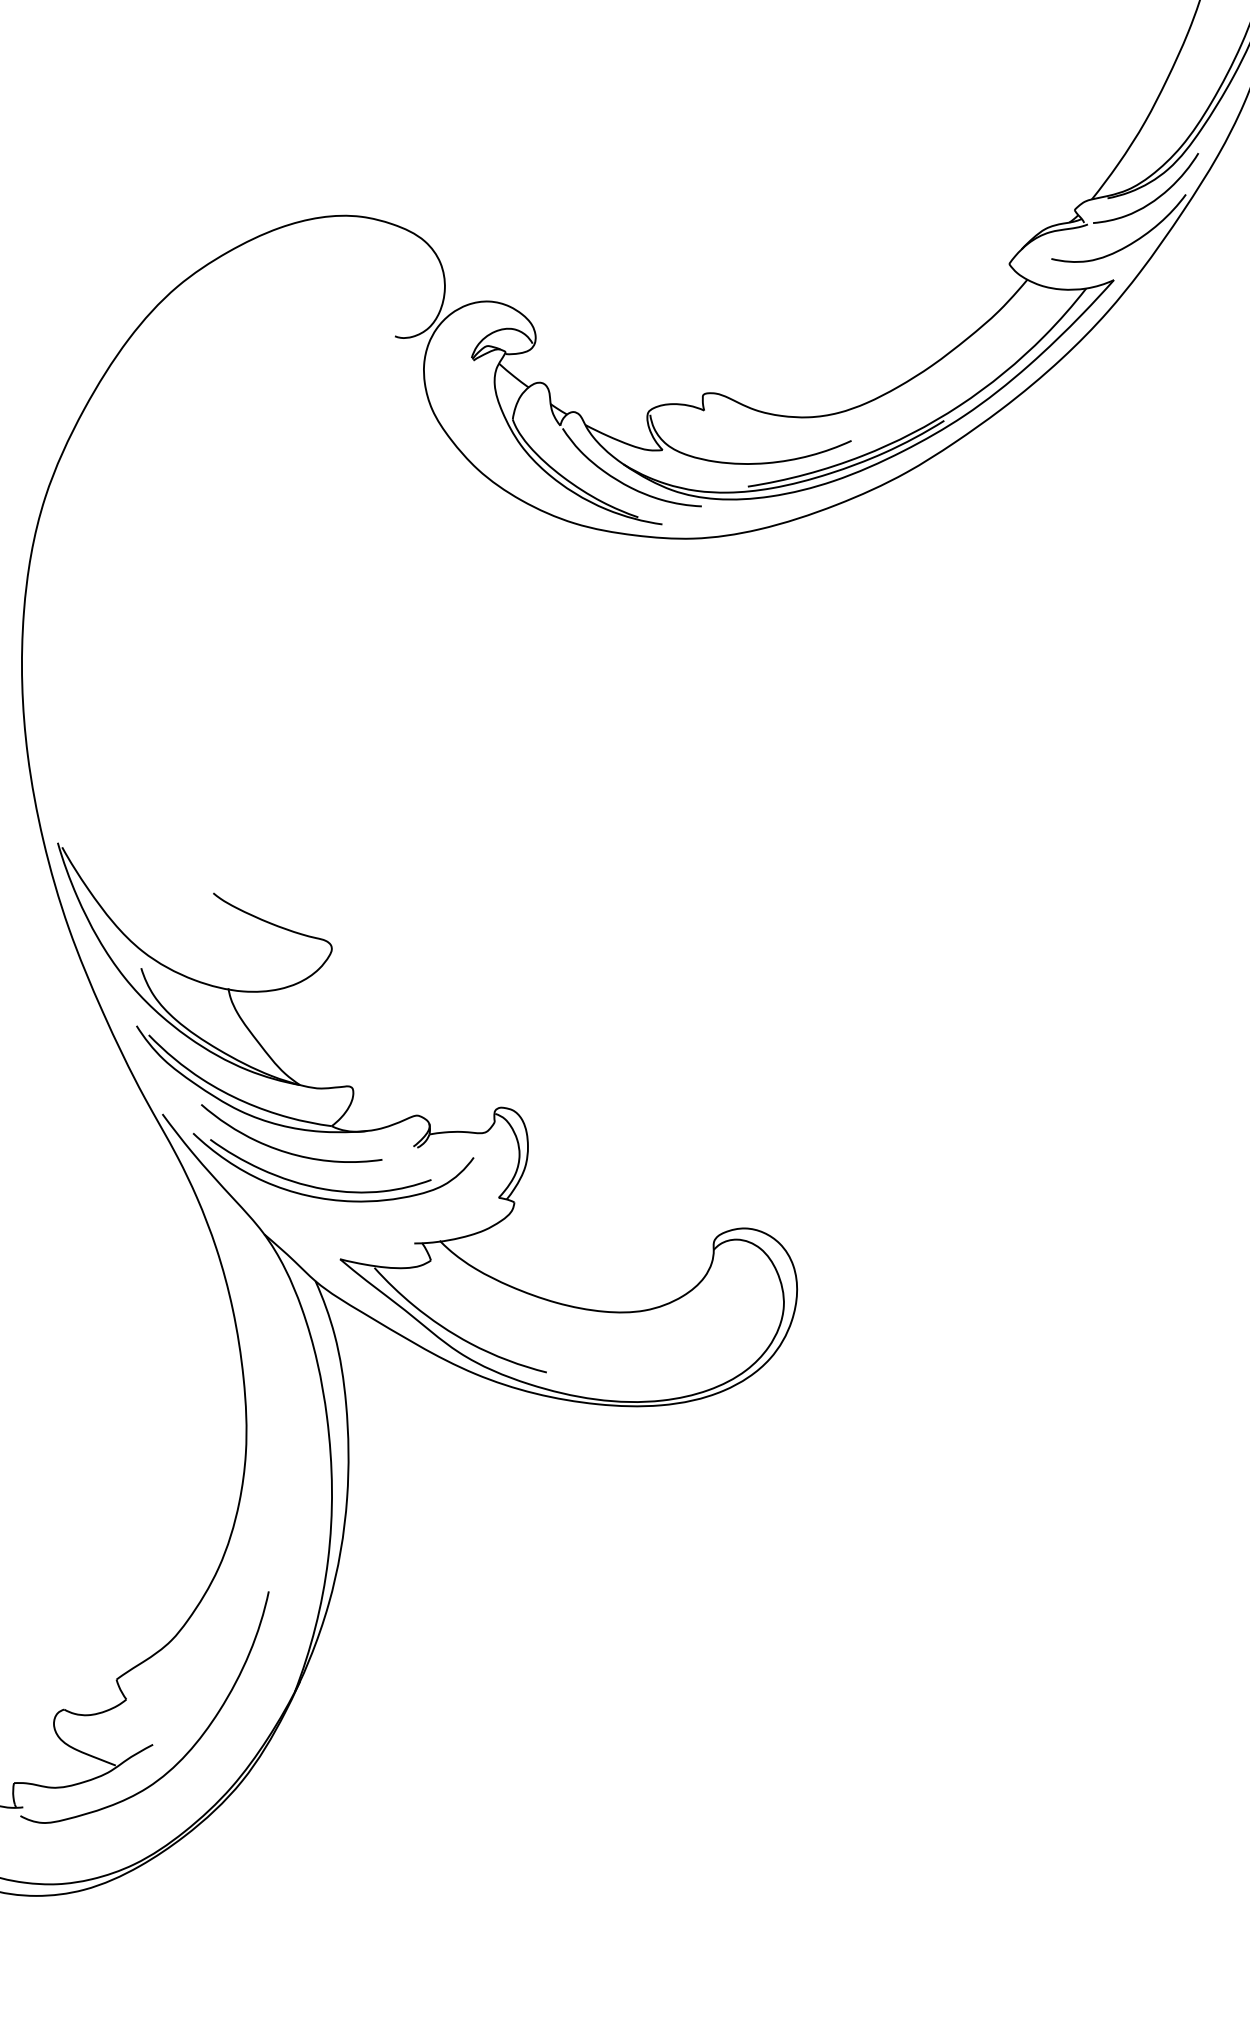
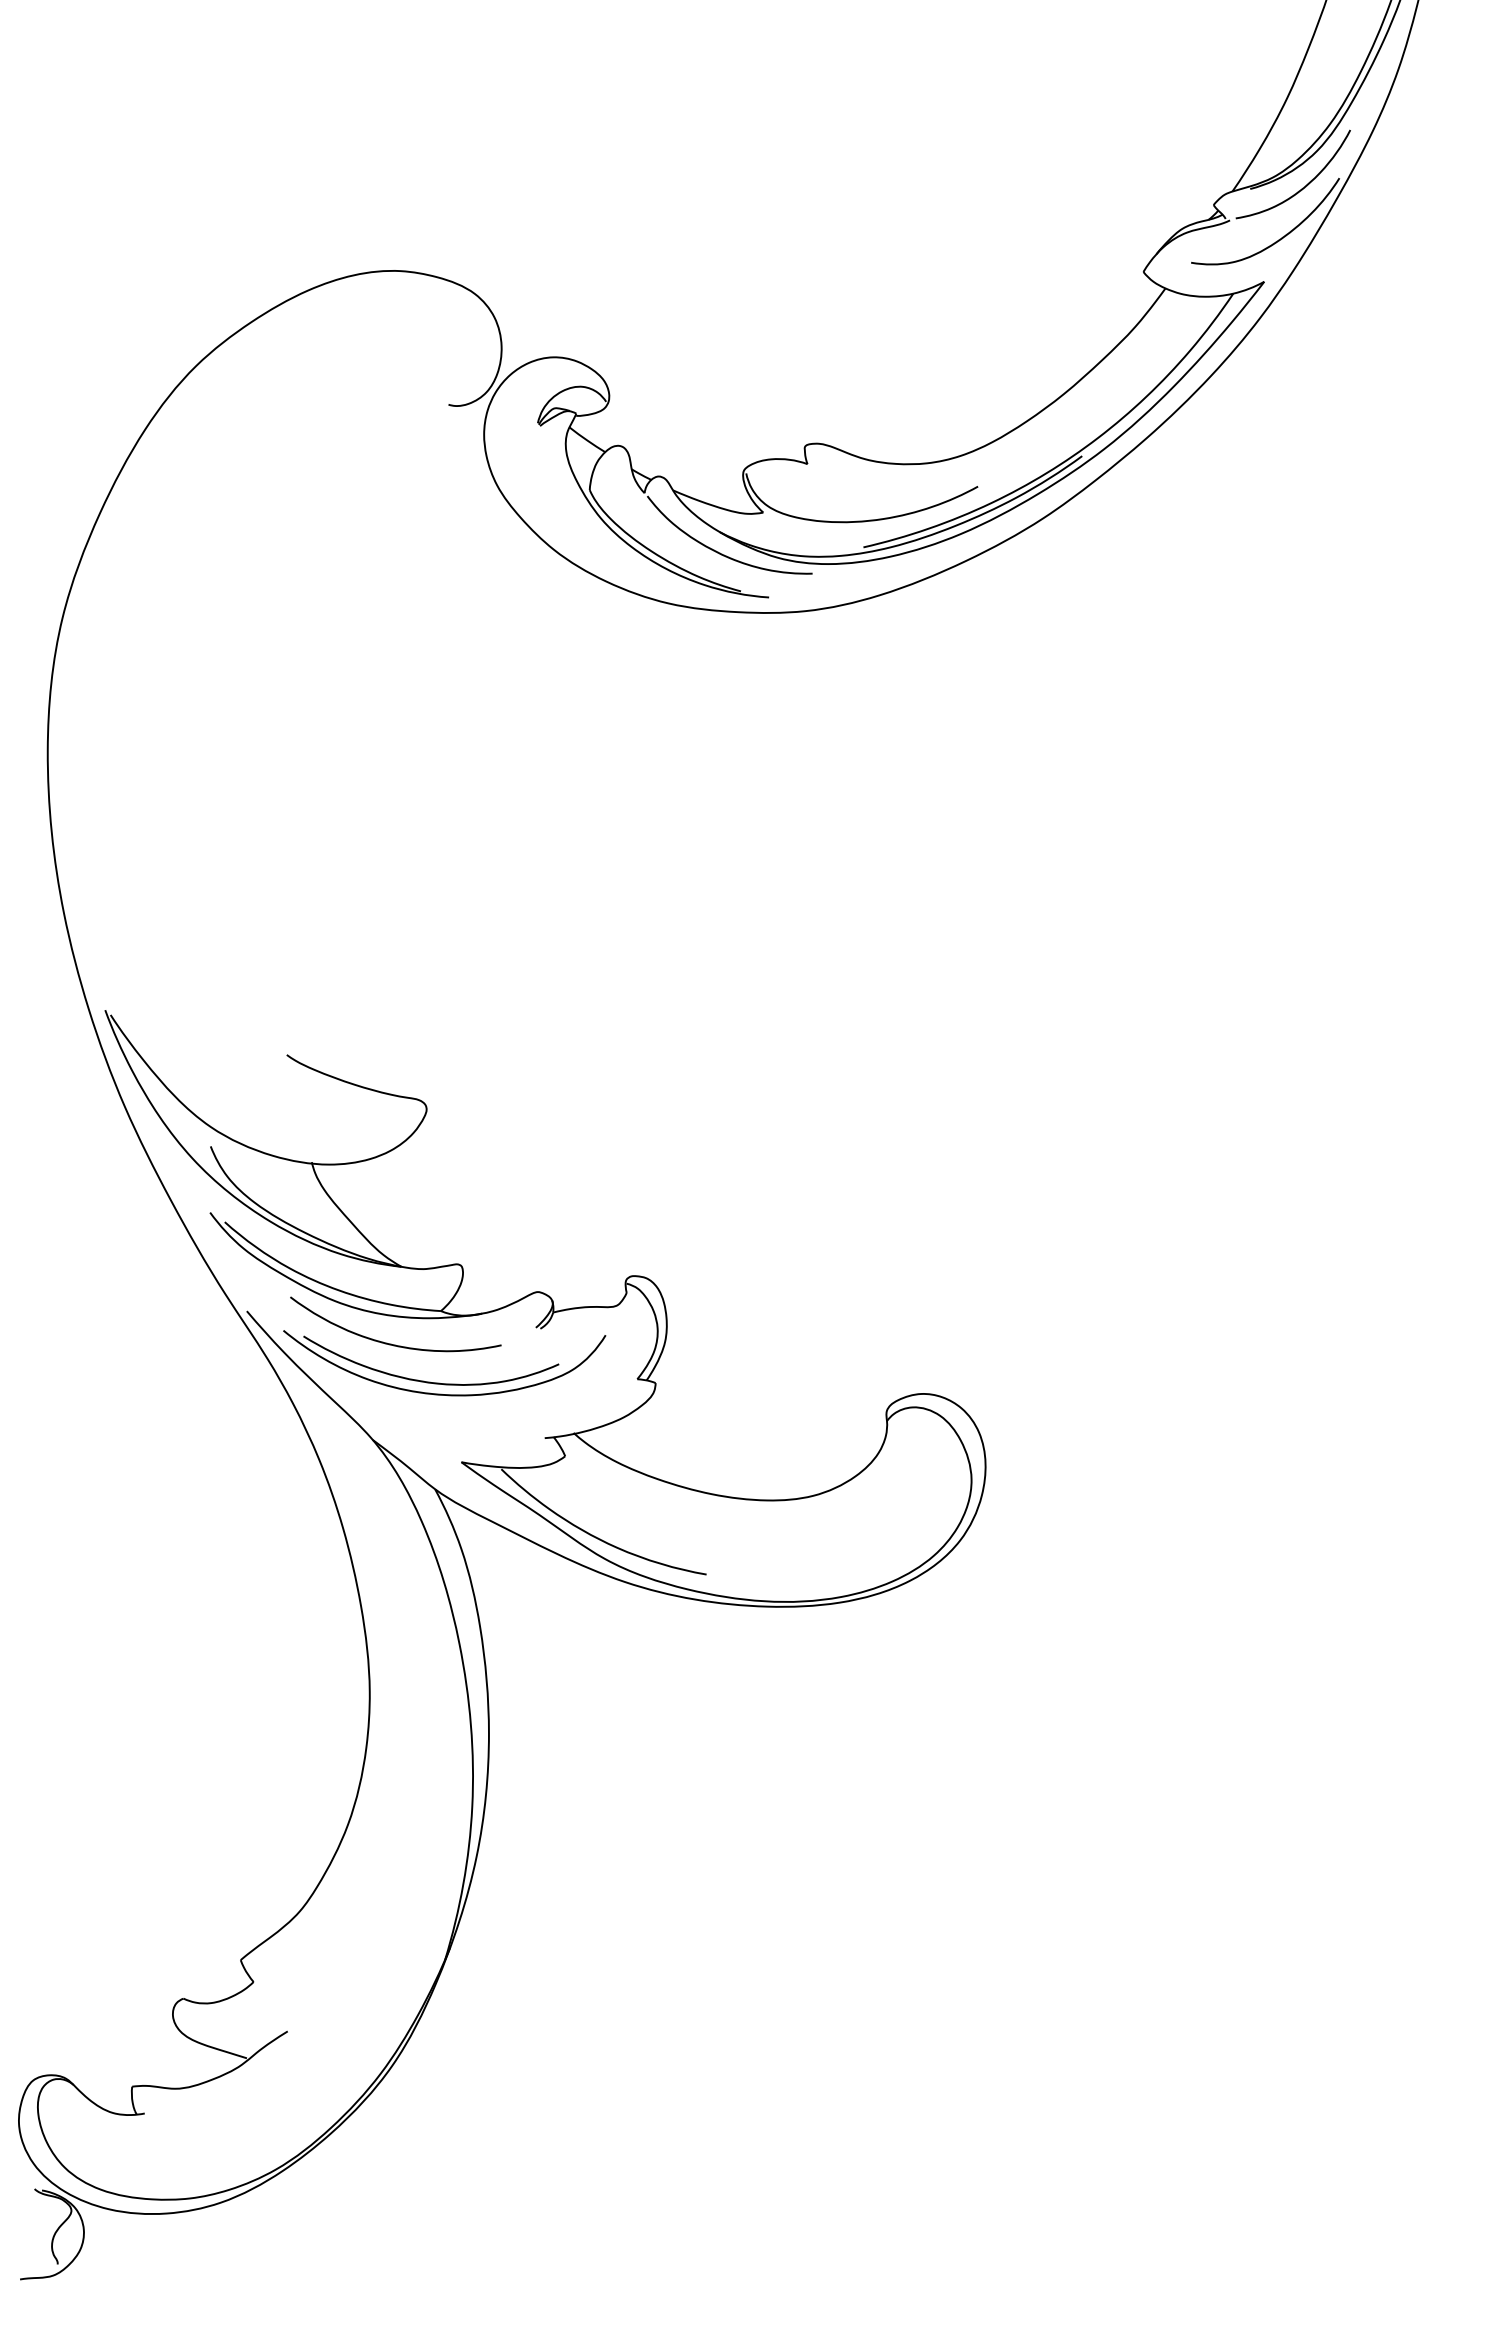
curve: (191, 1747) -> (331, 2031), removed

